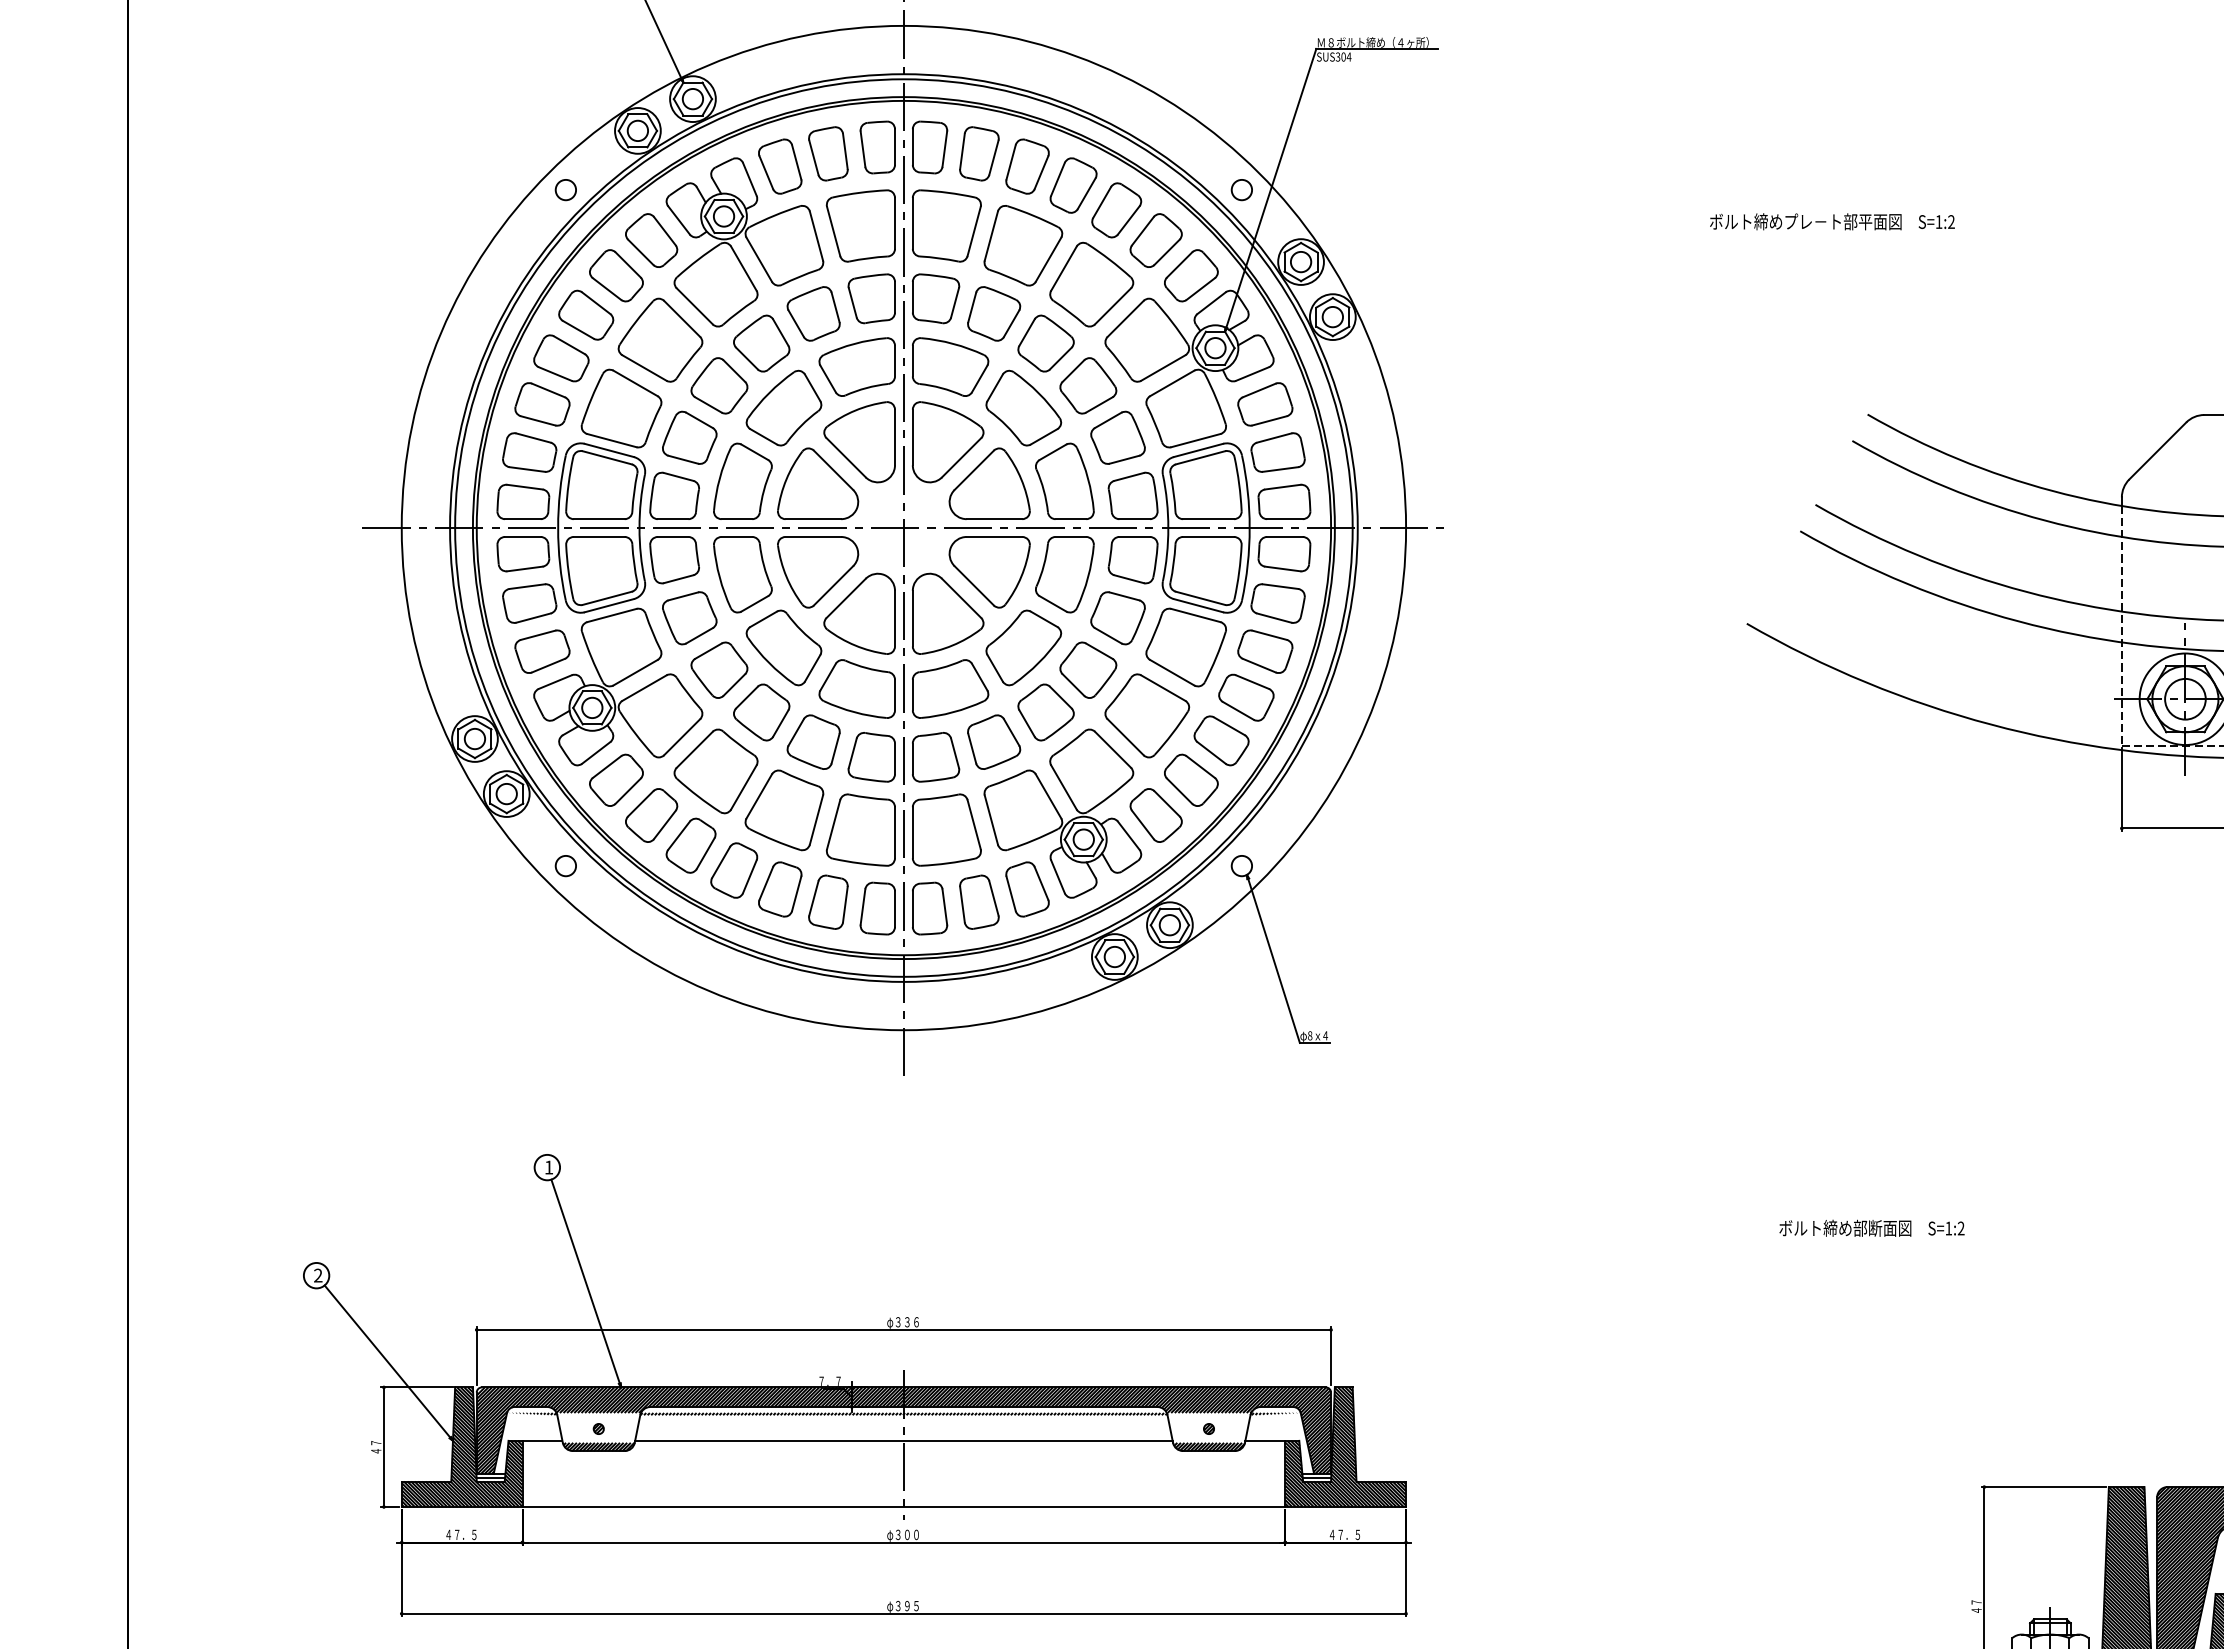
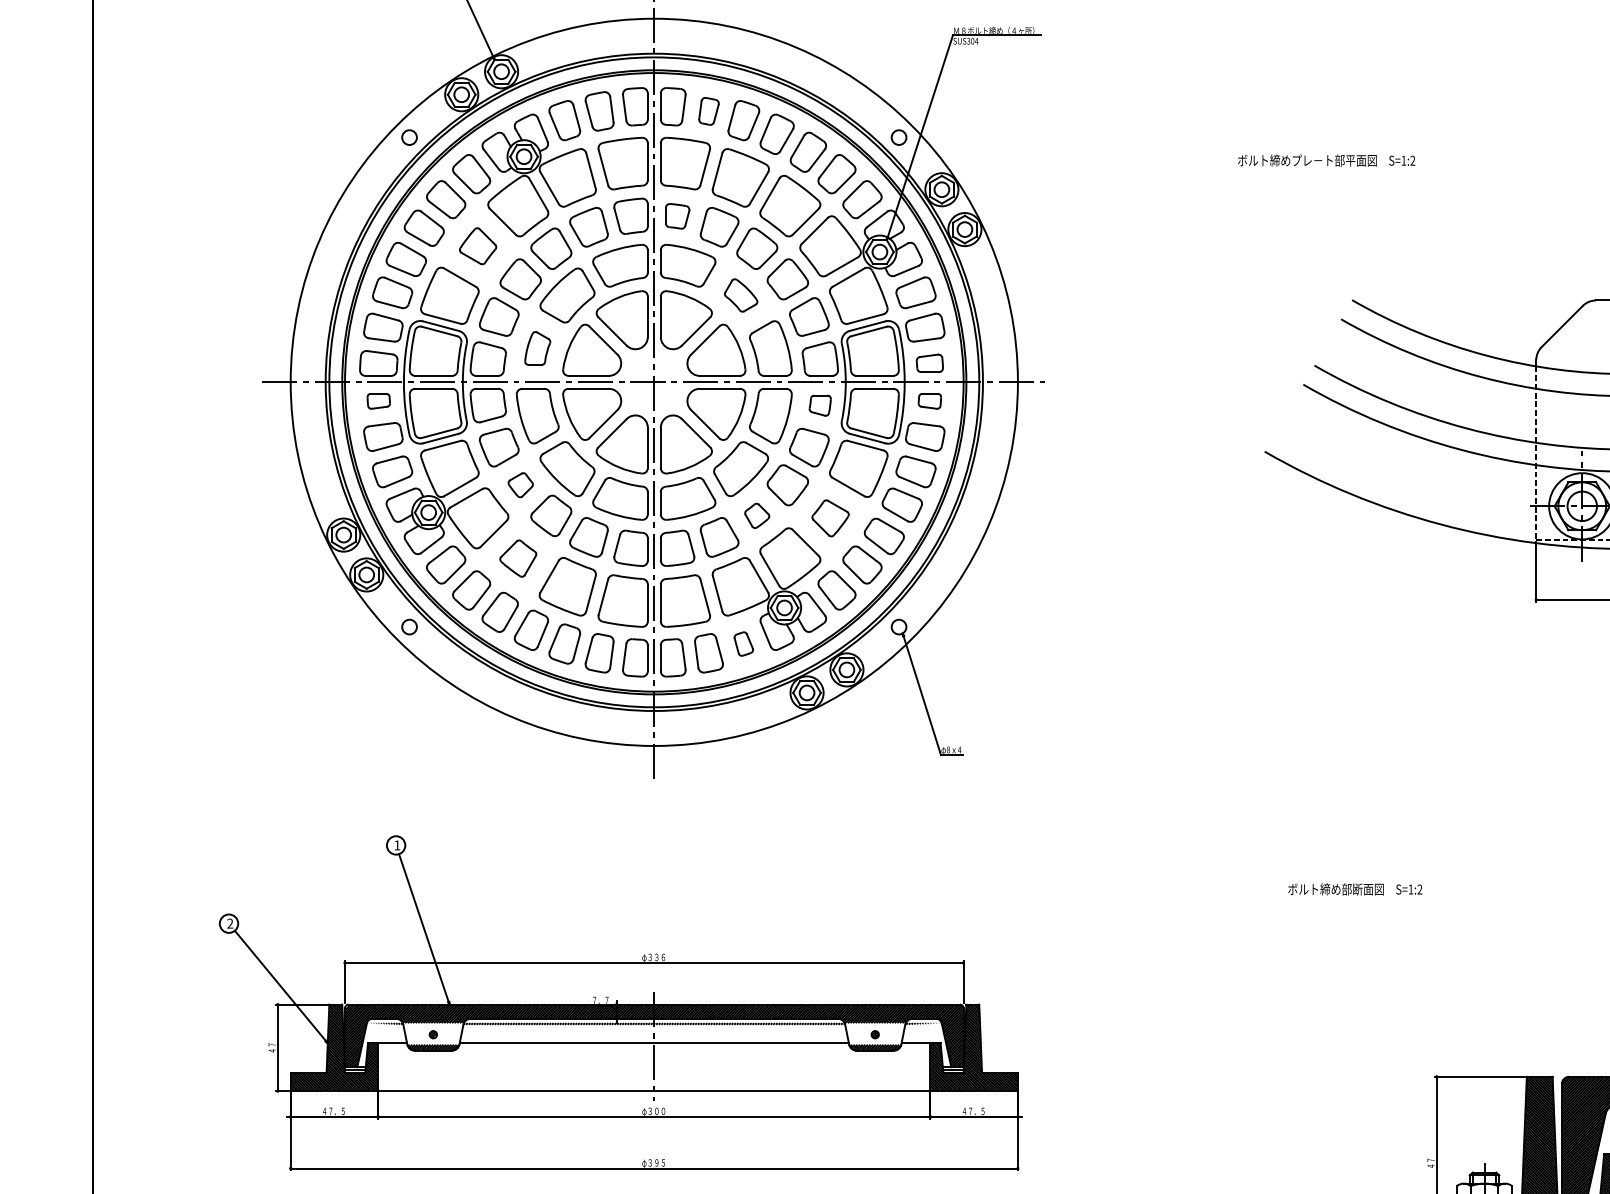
part: (979, 153) -> (709, 111), size x0.7
part: (936, 298) -> (677, 216), size x0.7
part: (660, 339) -> (478, 245), size x0.6
part: (1023, 407) -> (740, 295), size x0.6
part: (742, 480) -> (537, 347), size x0.6
part: (1284, 501) -> (929, 363), size x0.7
part: (523, 554) -> (378, 401), size x0.6
part: (1284, 554) -> (929, 401), size x0.6
part: (1132, 560) -> (819, 405), size x0.6
part: (719, 669) -> (520, 484), size x0.6
part: (1045, 712) -> (756, 515), size x0.6
part: (1147, 715) -> (830, 518), size x0.6
part: (715, 771) -> (517, 558), size x0.6
part: (1027, 889) -> (743, 644), size x0.6

